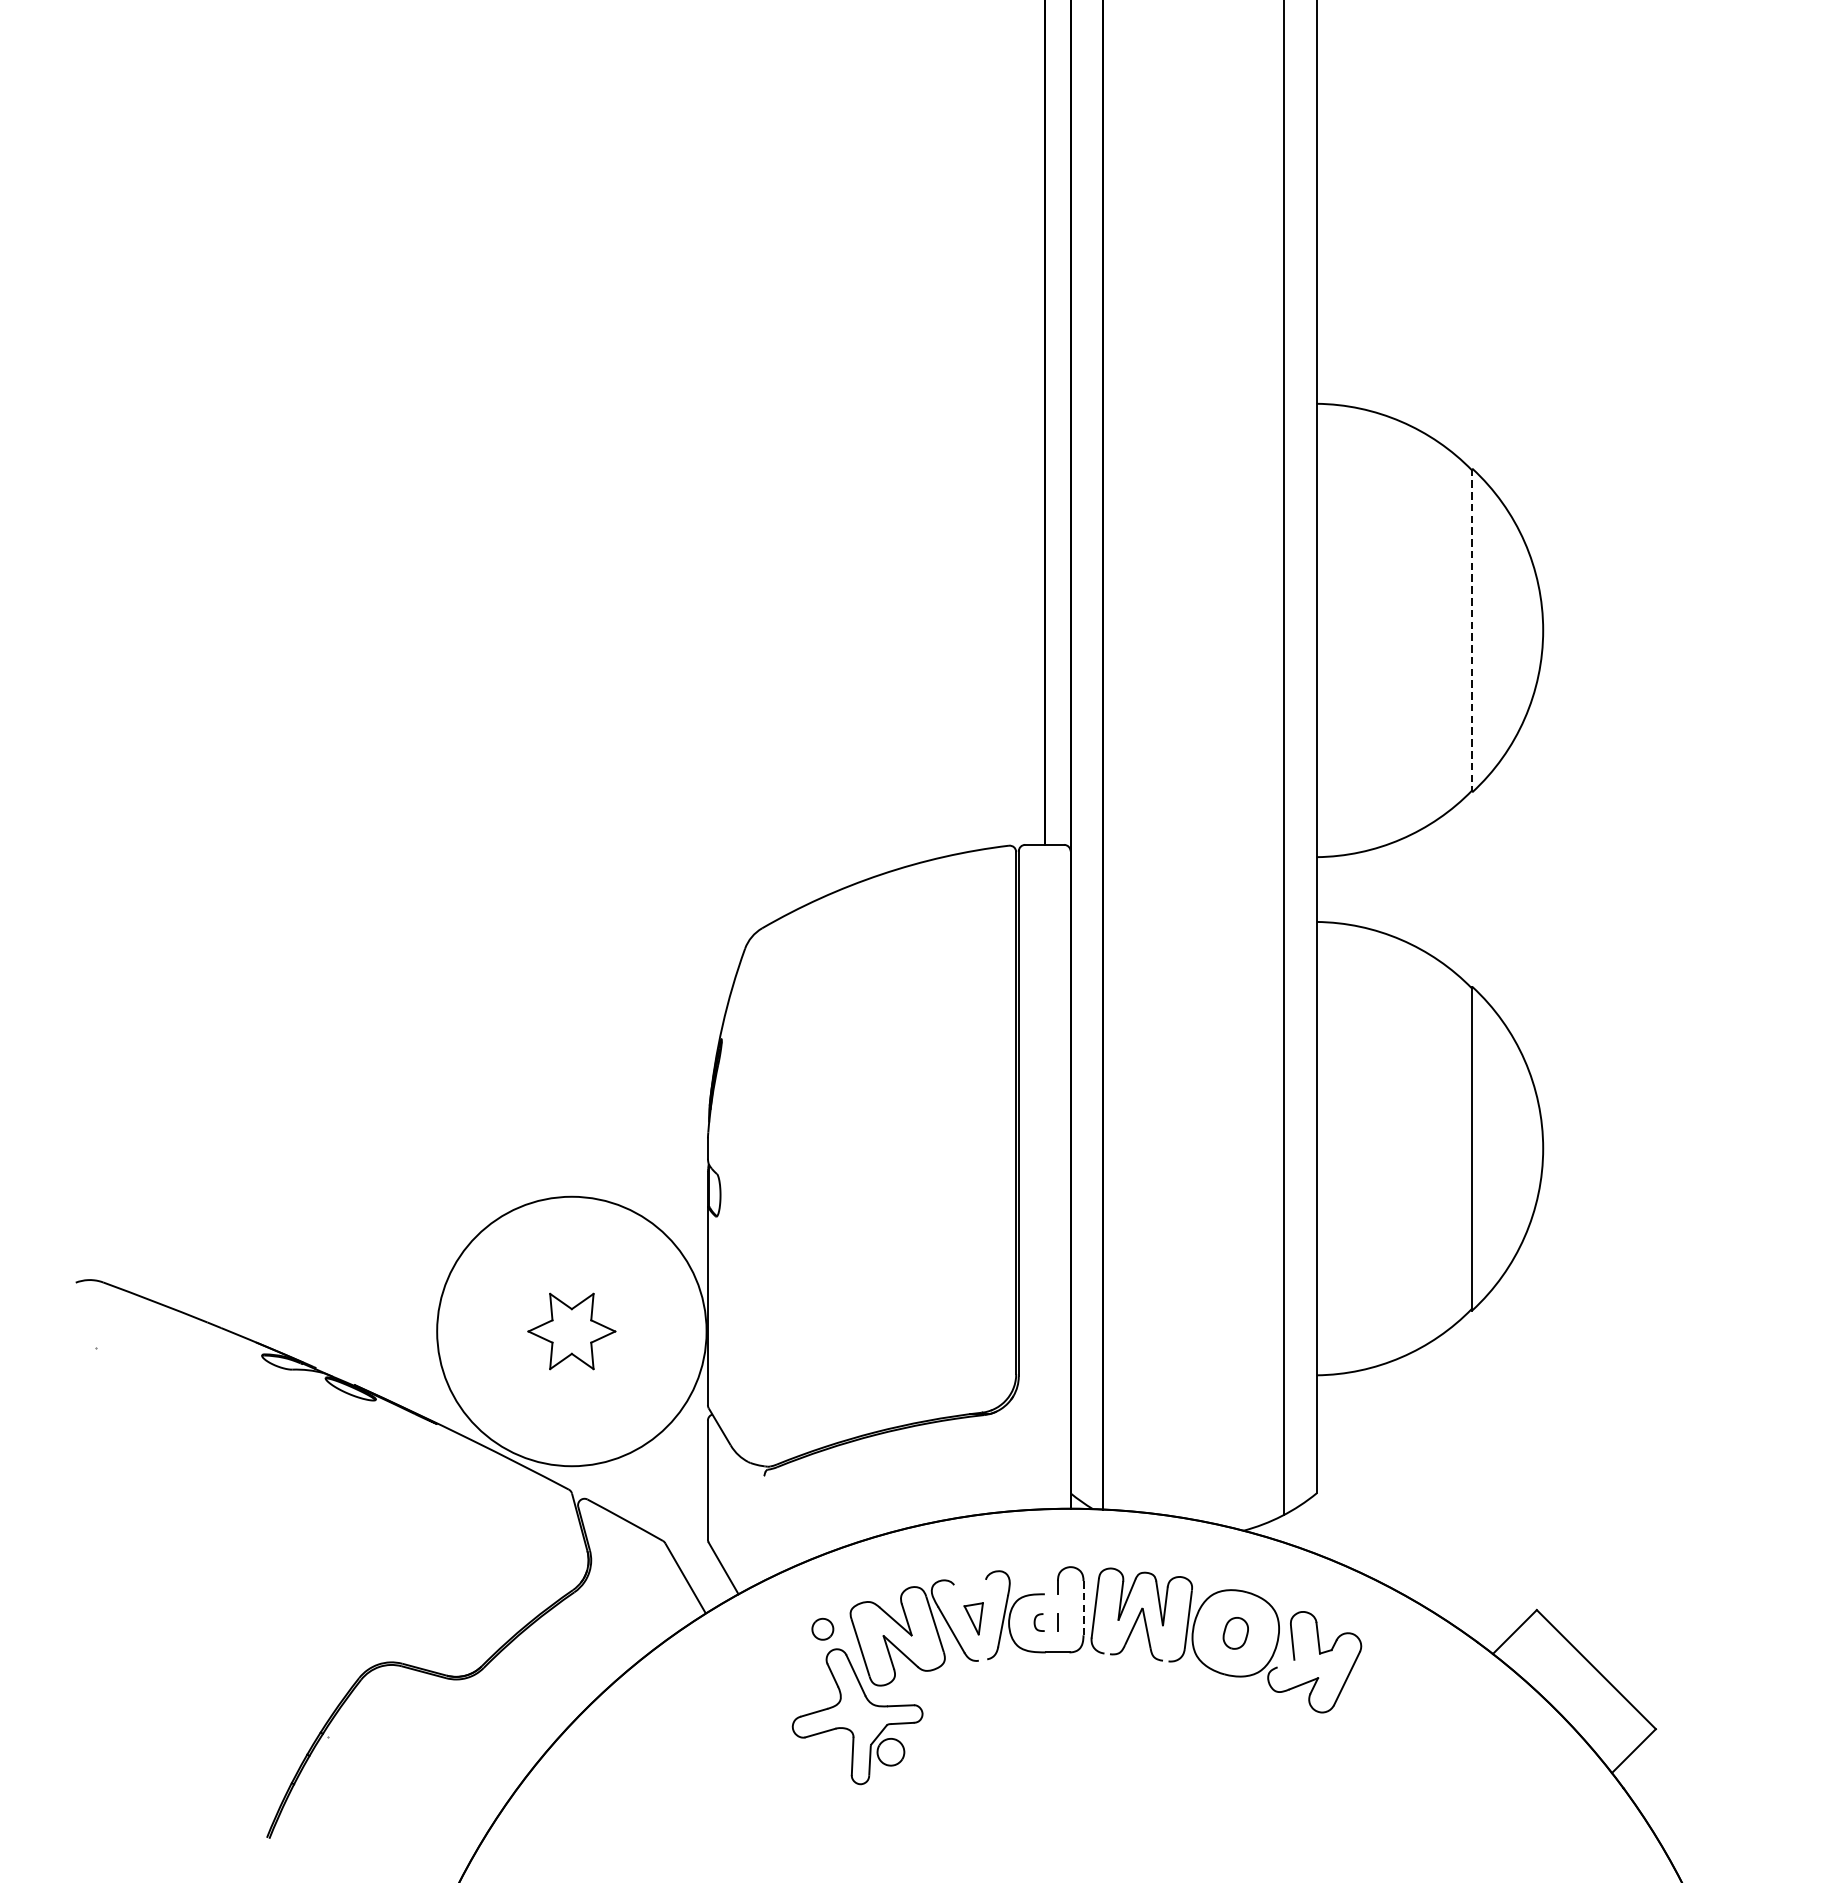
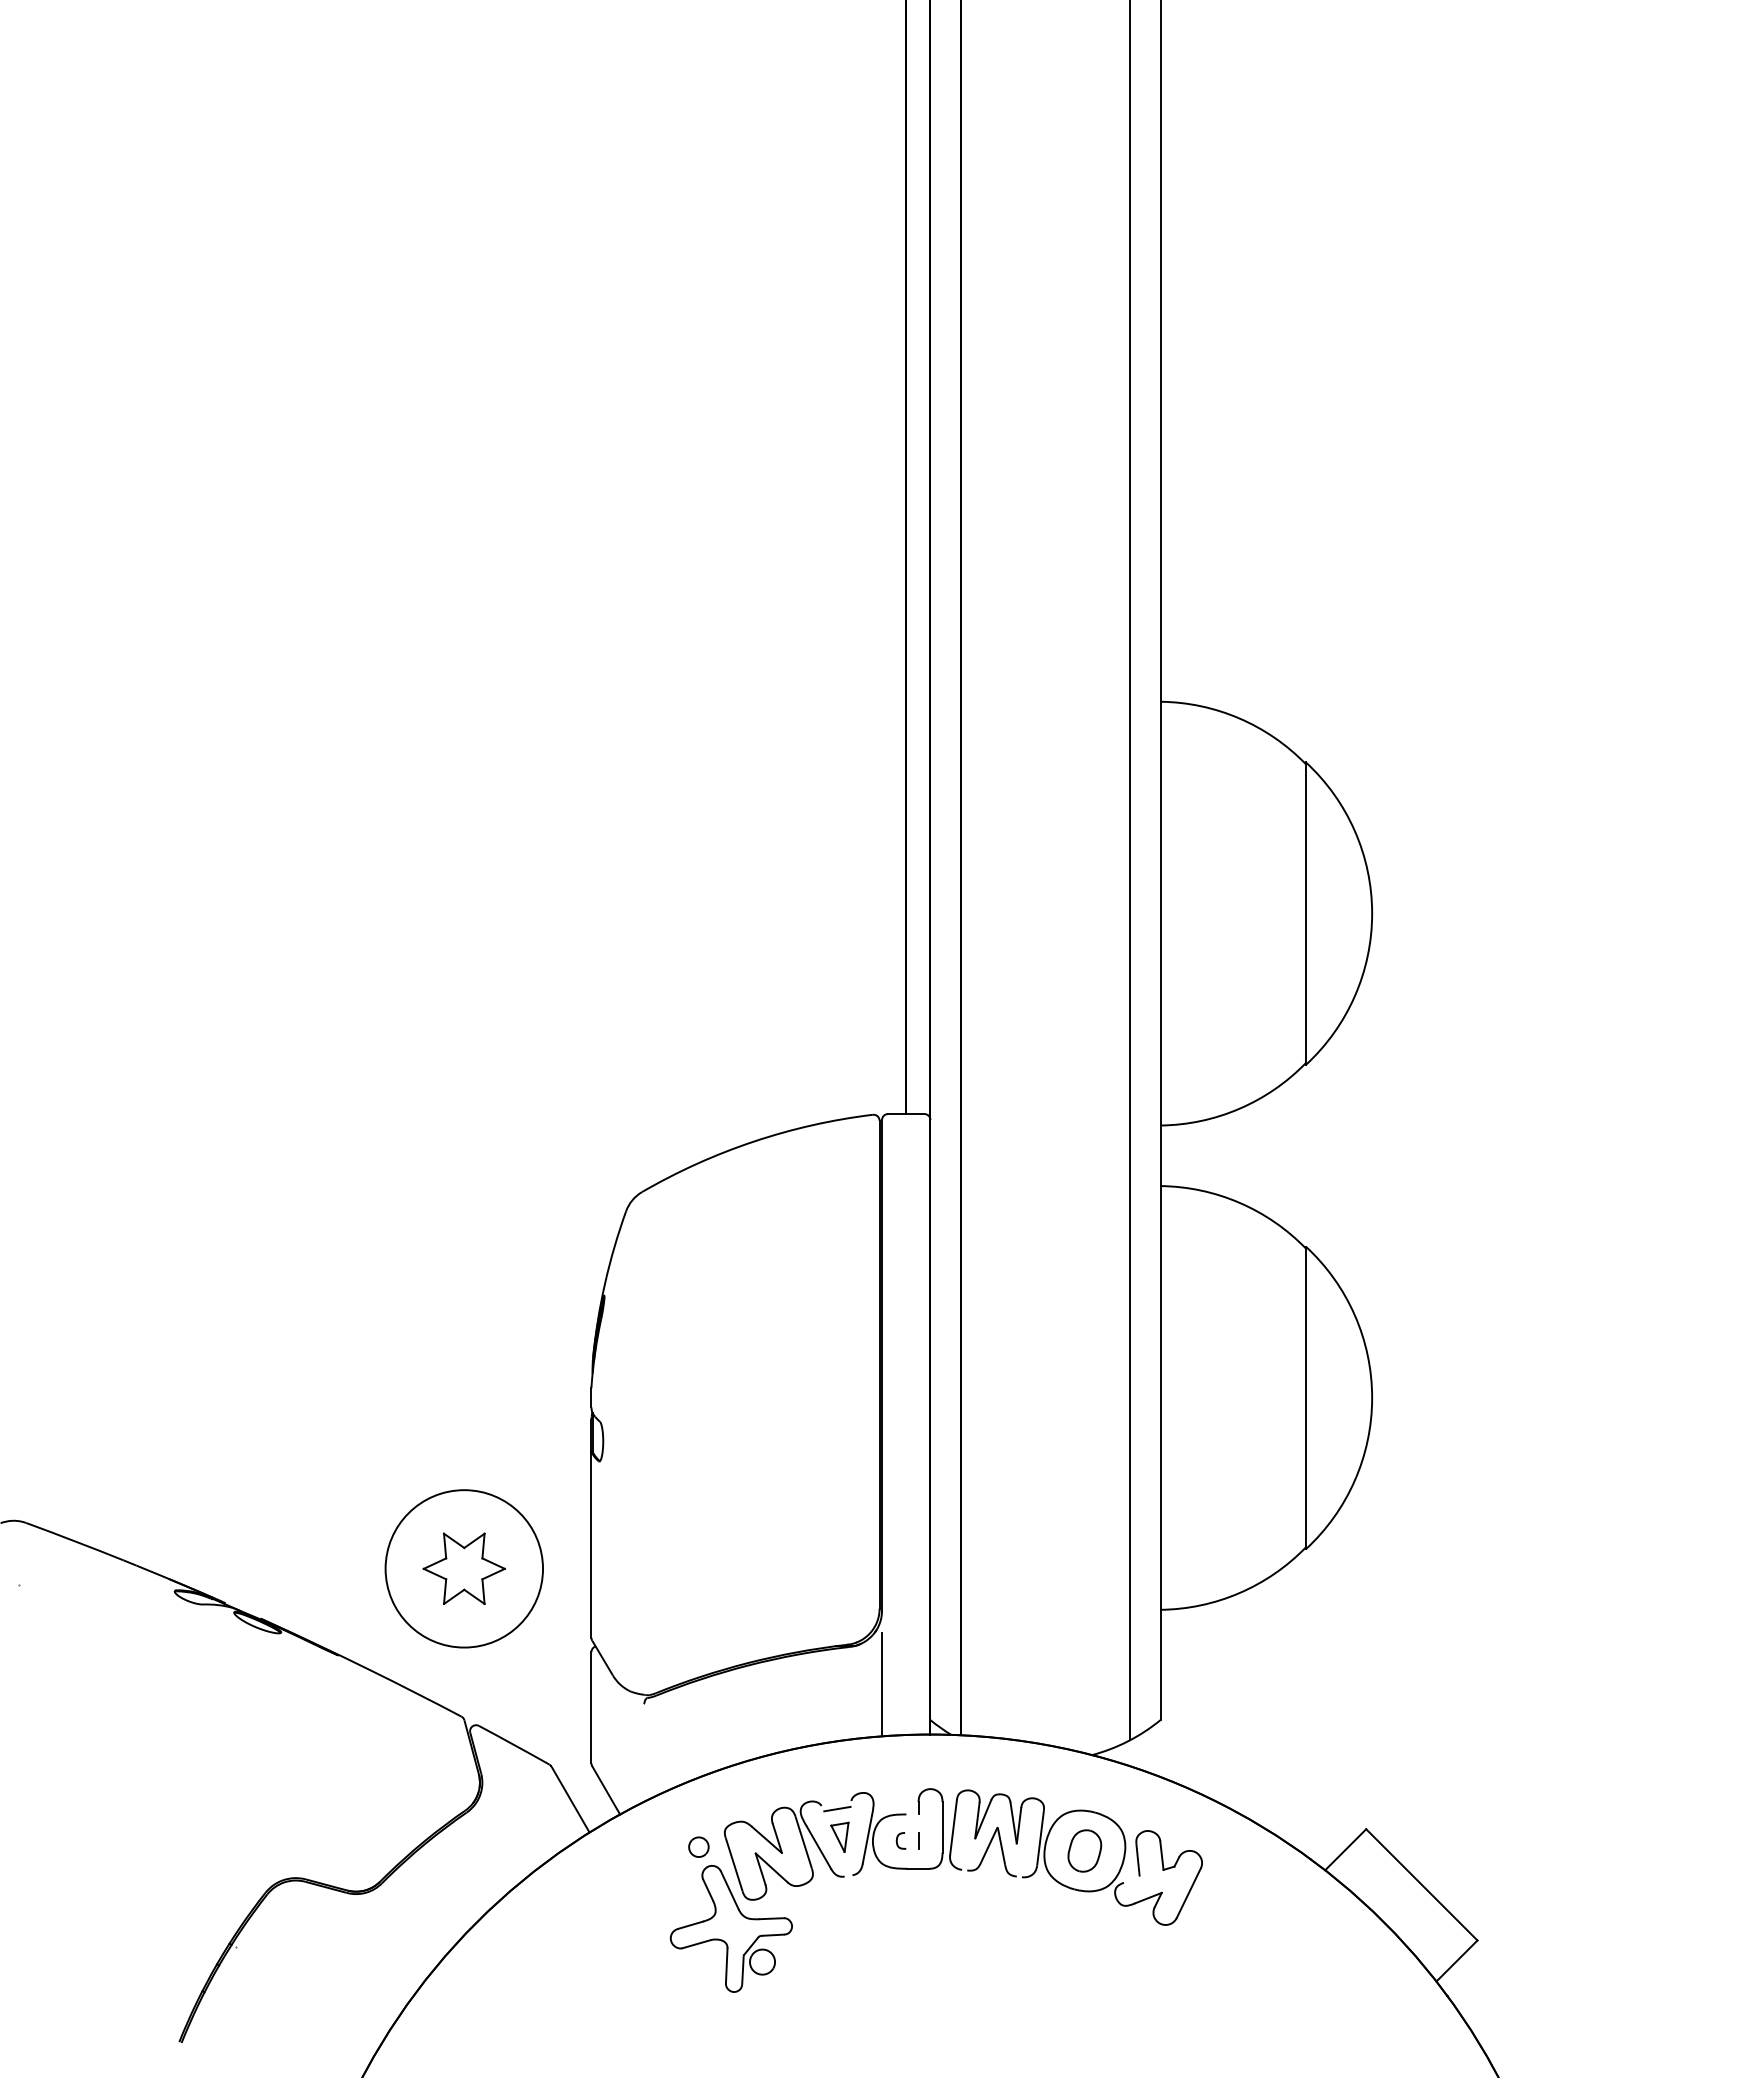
line: (1471, 631) -> (1305, 914), dashed -> solid
circle: (572, 1331) -> (464, 1568), size x0.62
line: (1019, 1455) -> (882, 1684), added
line: (971, 1587) -> (837, 1808), added
line: (1083, 1608) -> (942, 1827), dashed -> solid
part: (1235, 1632) -> (1084, 1850), size x1.43

